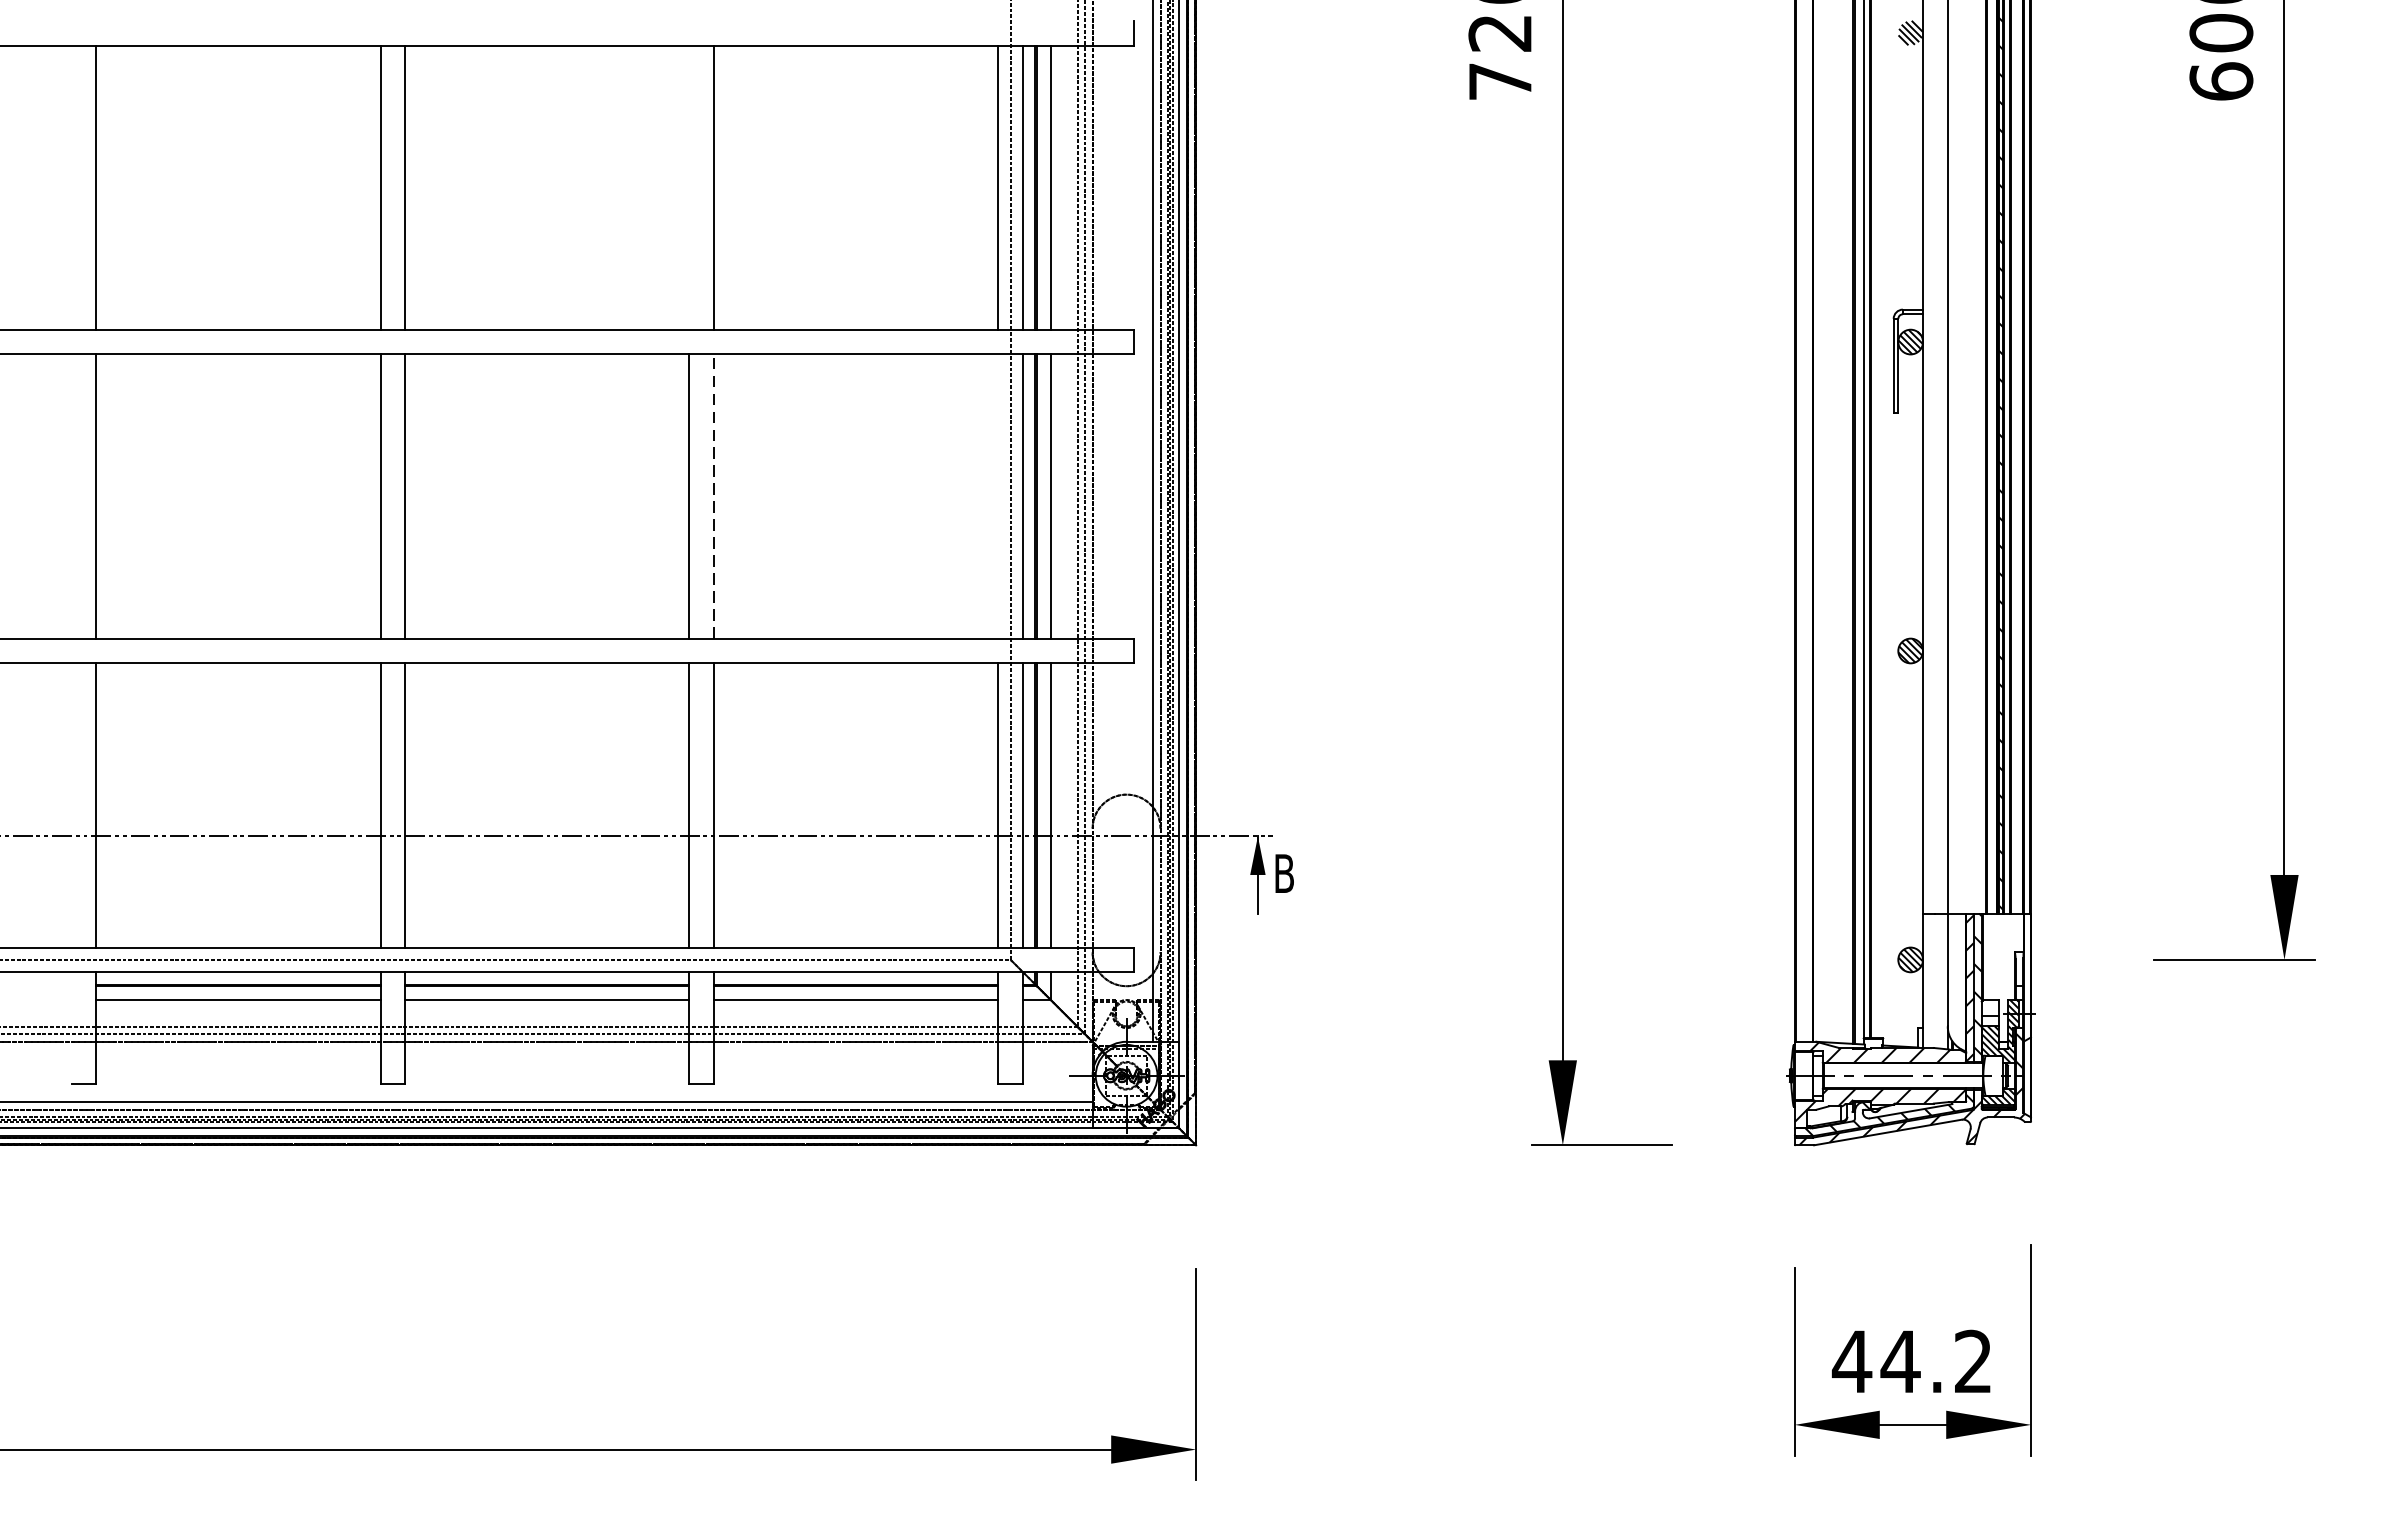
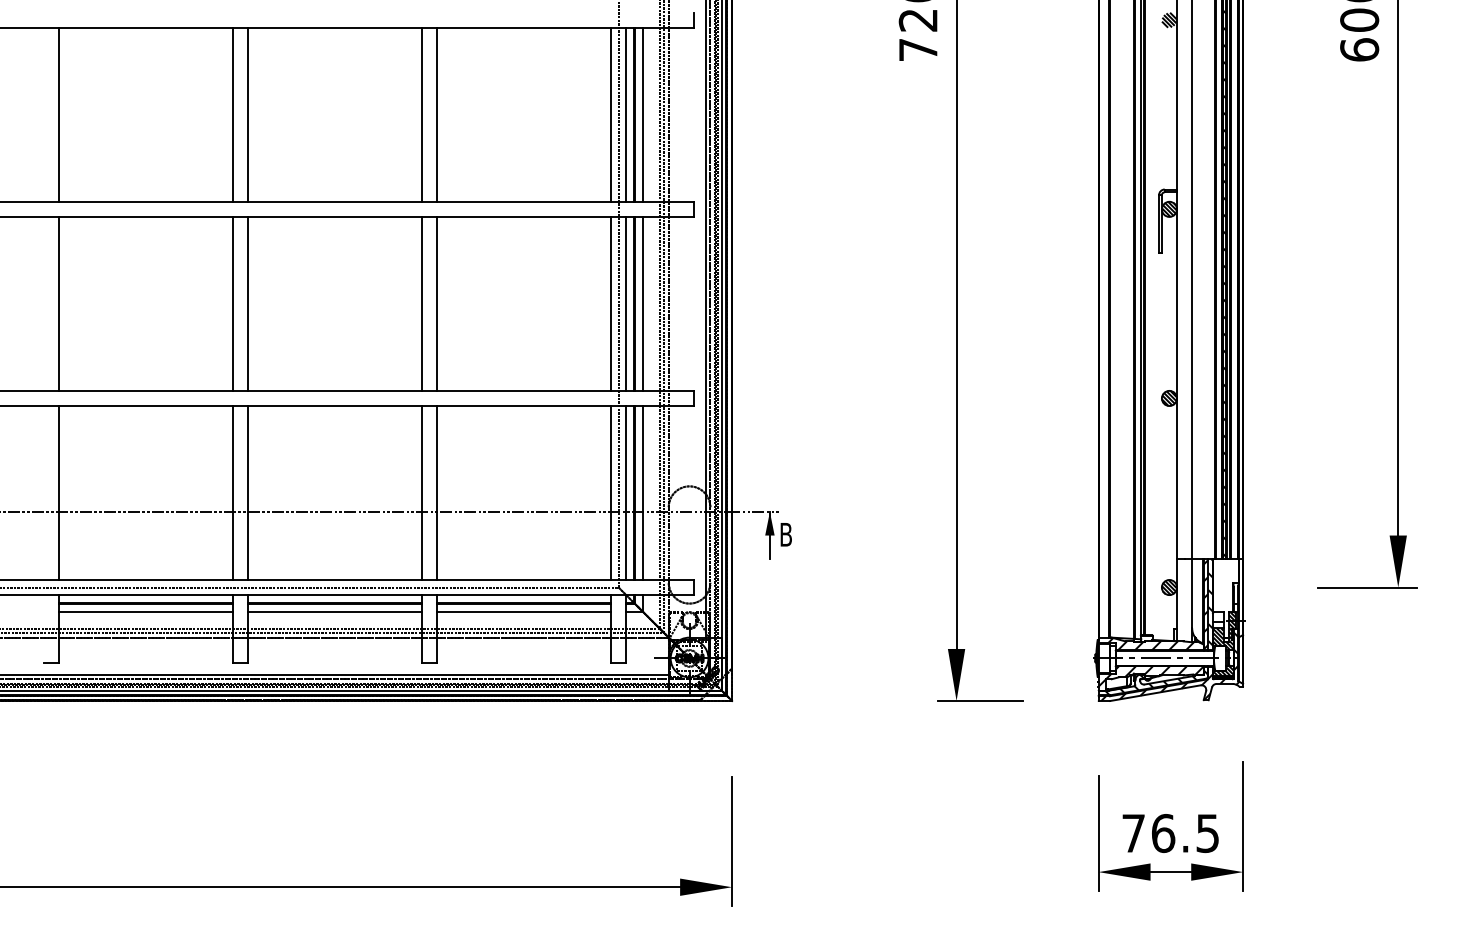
line: (690, 187) -> (422, 114), added
line: (714, 495) -> (437, 303), dashed -> solid
line: (999, 495) -> (611, 303), added
text: (1910, 1361) -> (1169, 833), 44.2 -> 76.5

